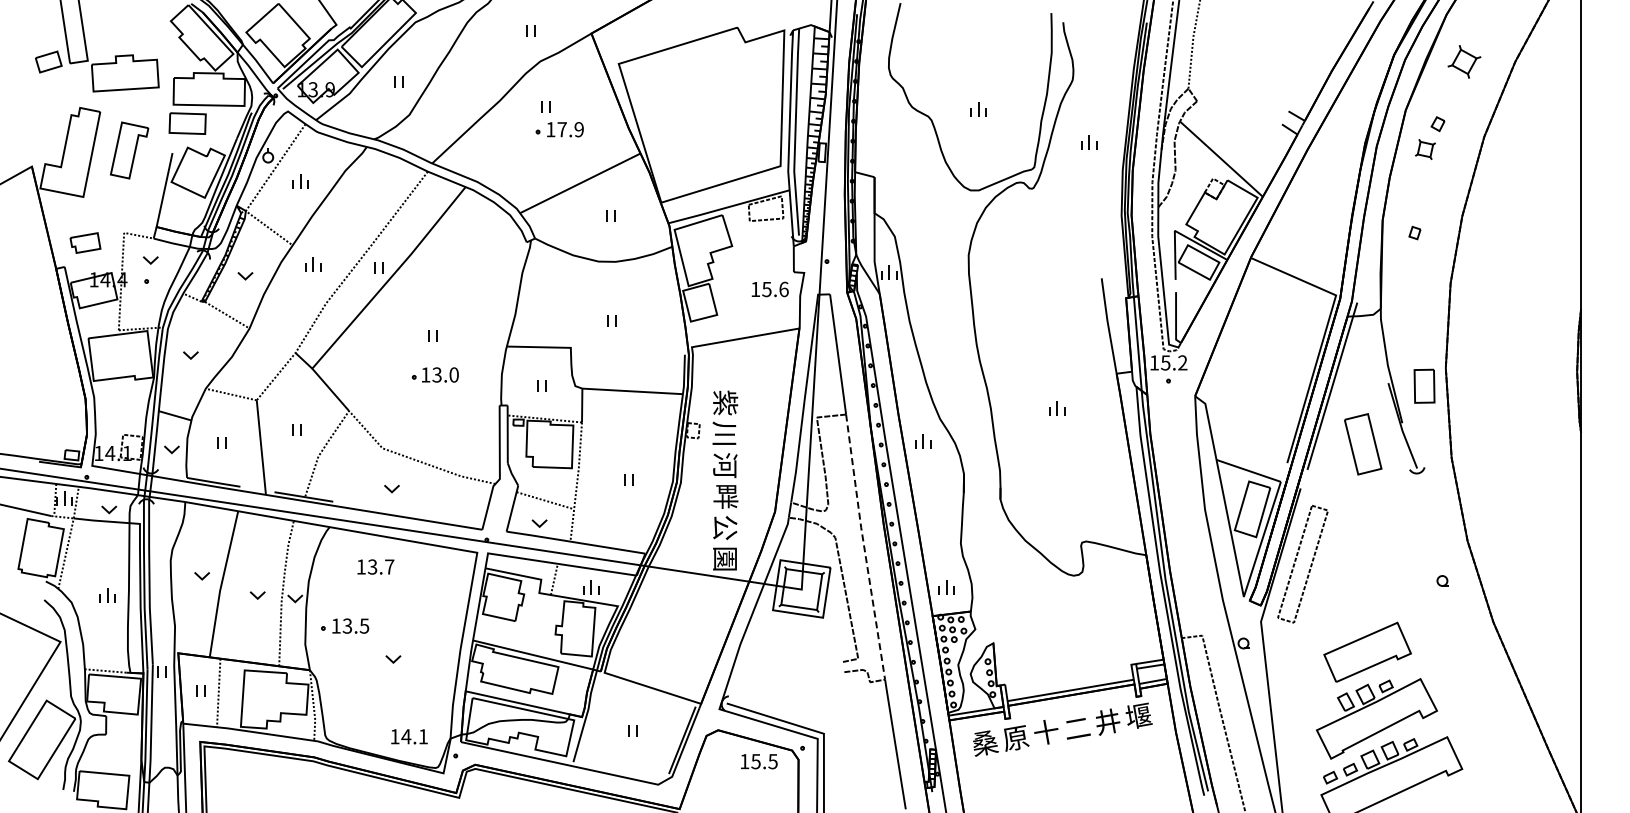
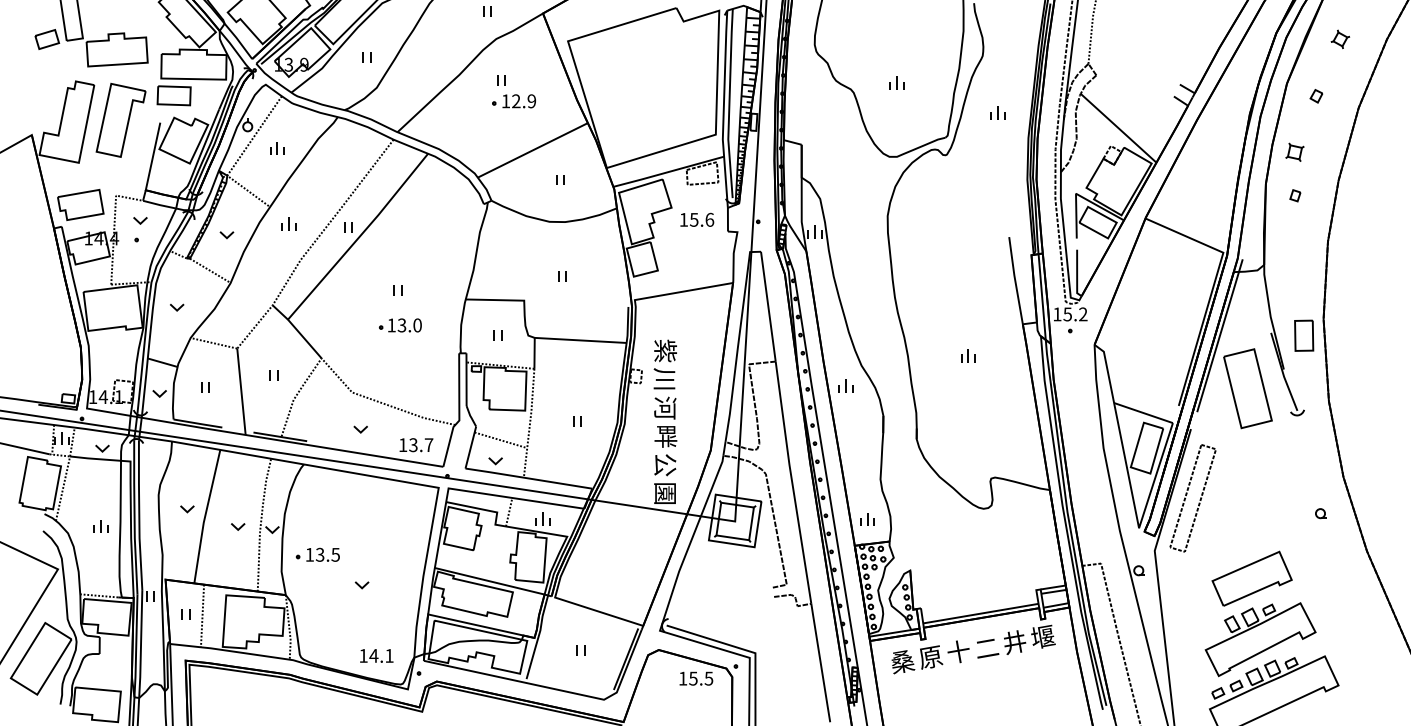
part: (1463, 61) -> (1339, 39), size x0.62
text: (561, 129) -> (515, 101), 17.9 -> 12.9
part: (1425, 149) -> (1294, 152), moved
part: (129, 150) -> (120, 120), size x1.43
part: (85, 242) -> (80, 204), size x1.67
text: (769, 289) -> (696, 219), moved
part: (1363, 444) -> (1248, 388), size x1.43
line: (864, 546) -> (792, 482), dashed -> solid
text: (375, 566) -> (416, 444), moved

